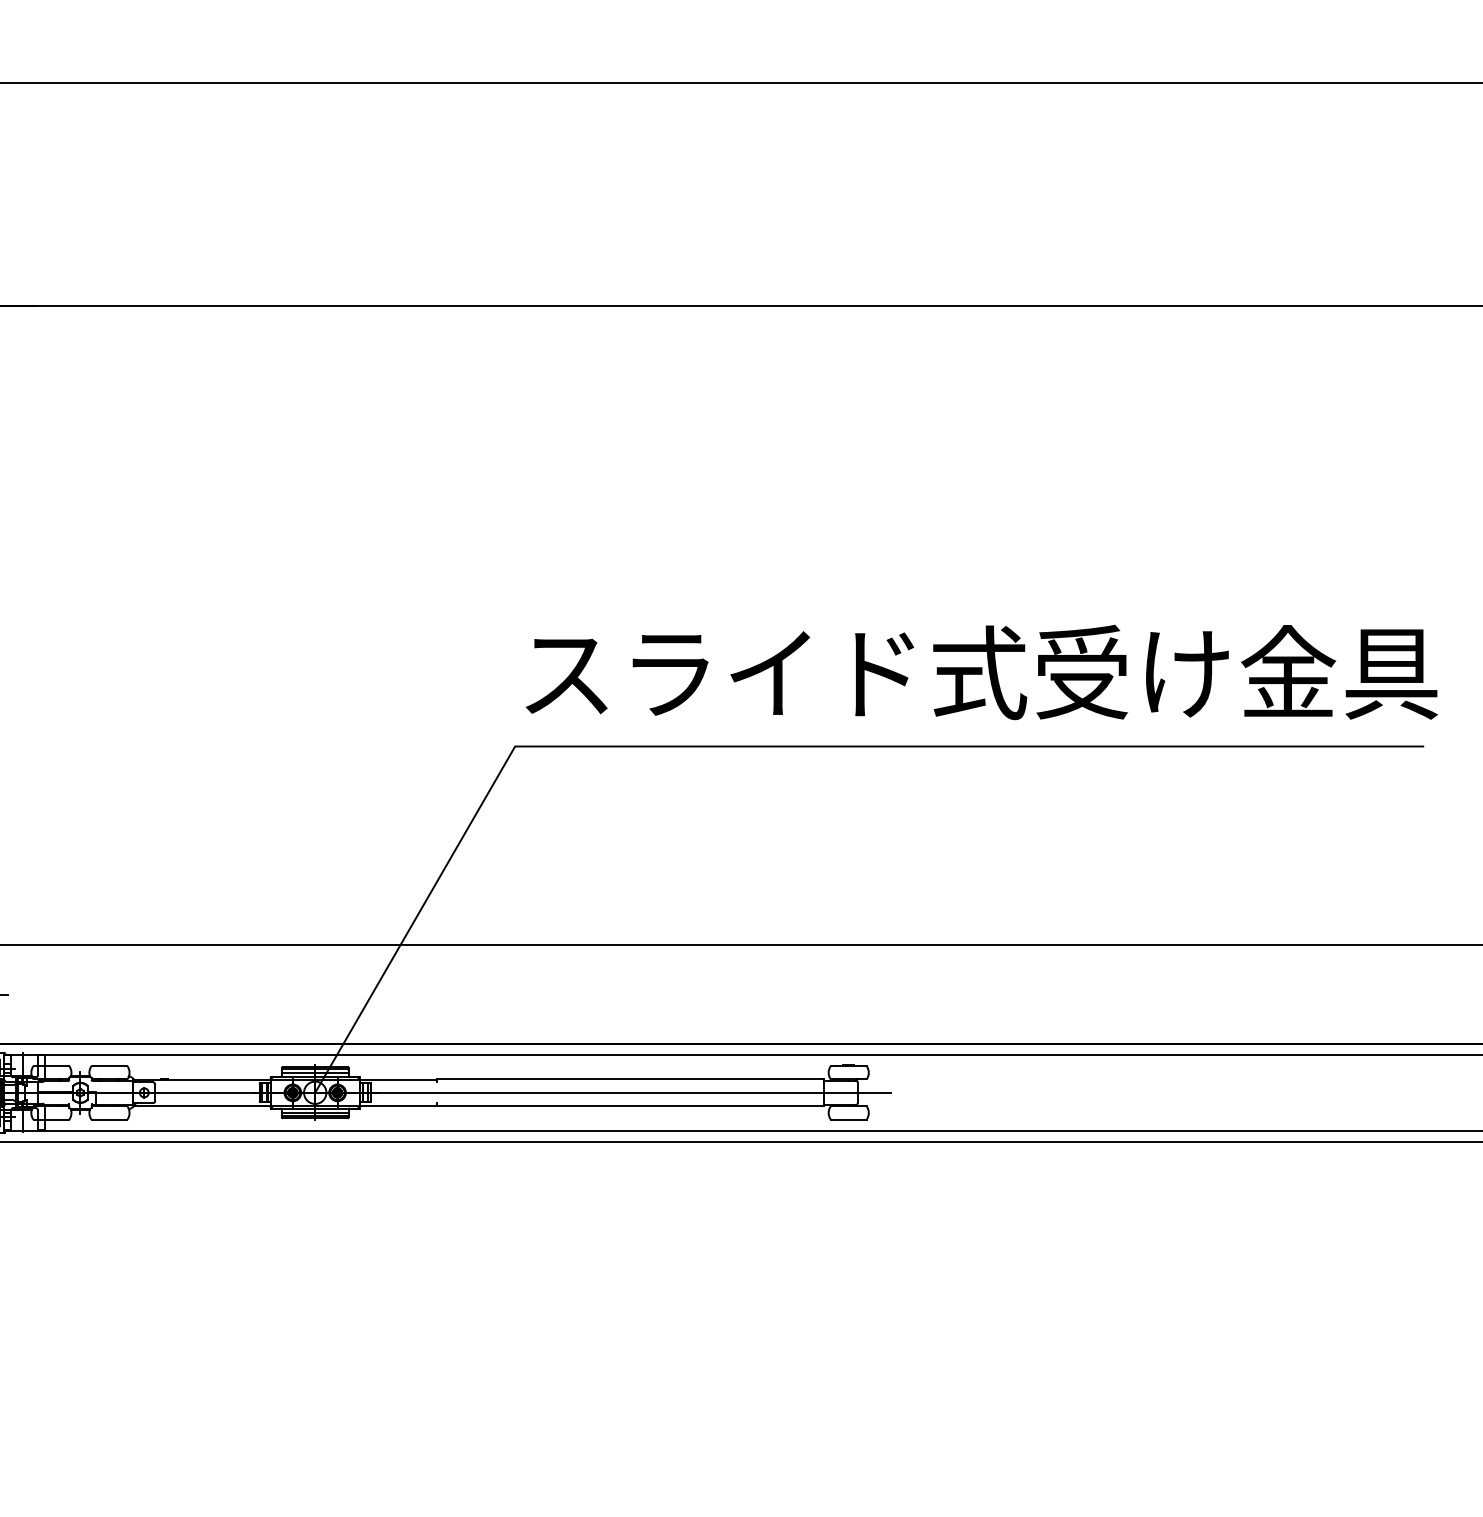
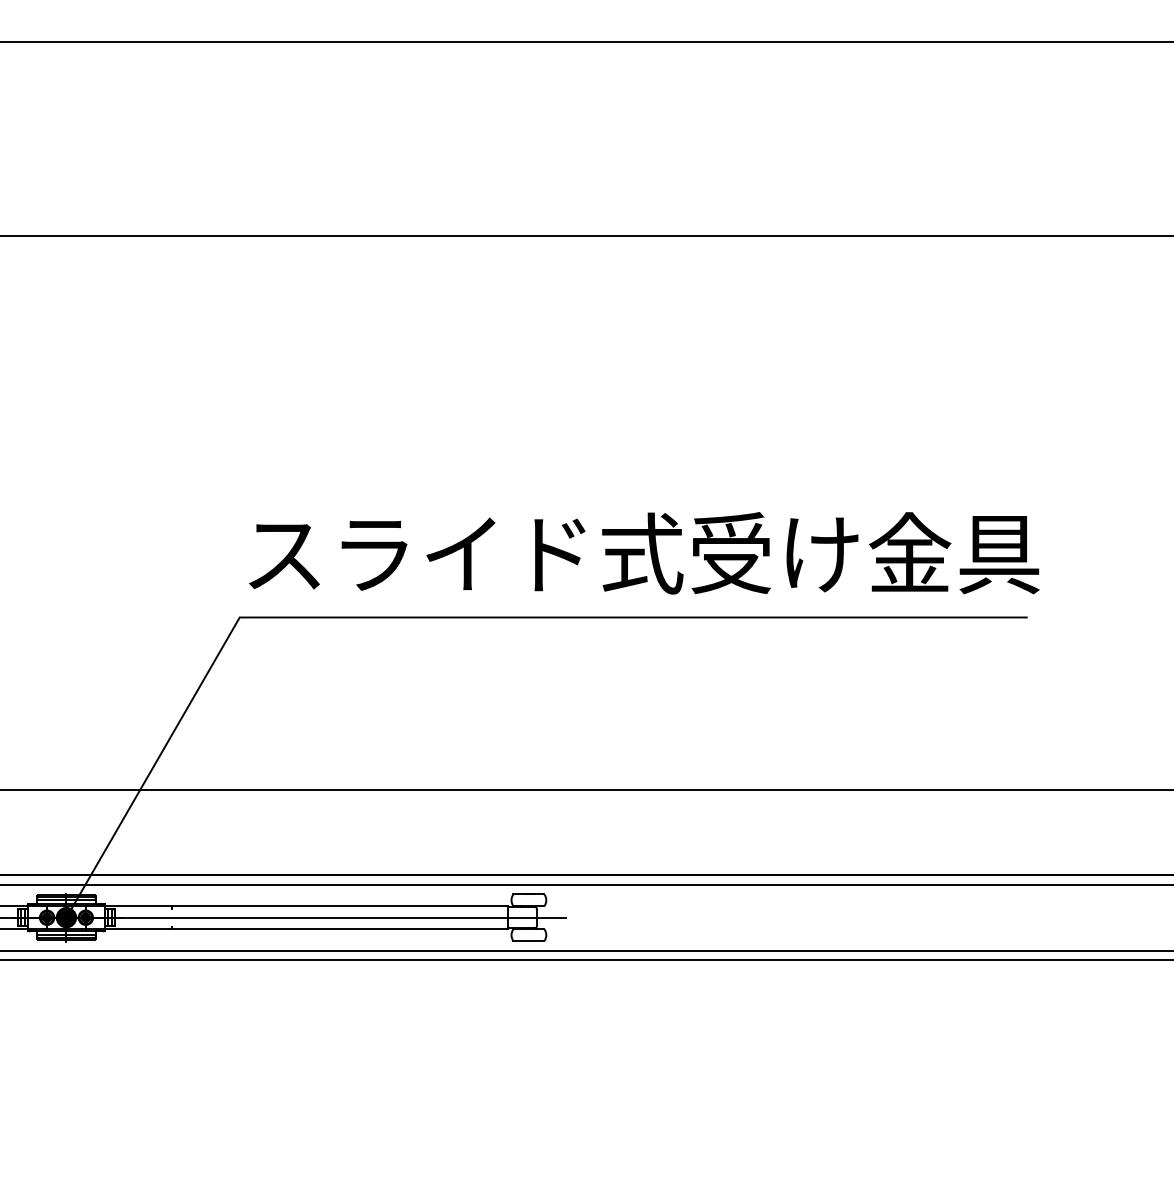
fill: (315, 1092) -> (66, 917), added

